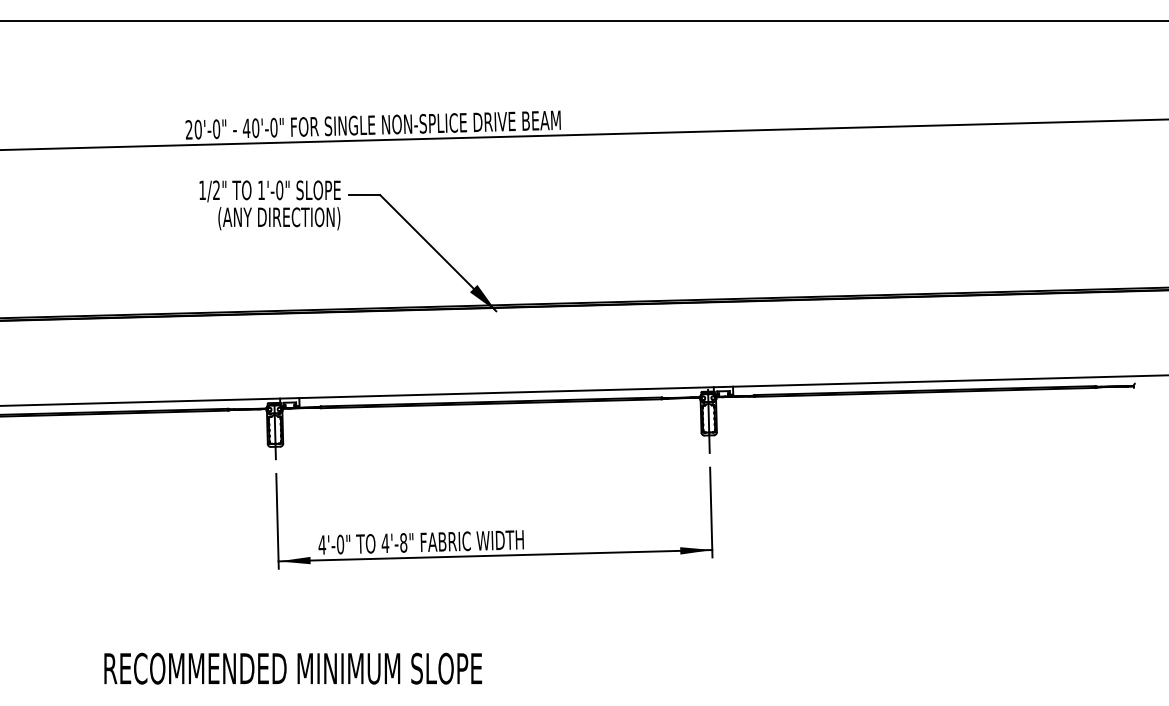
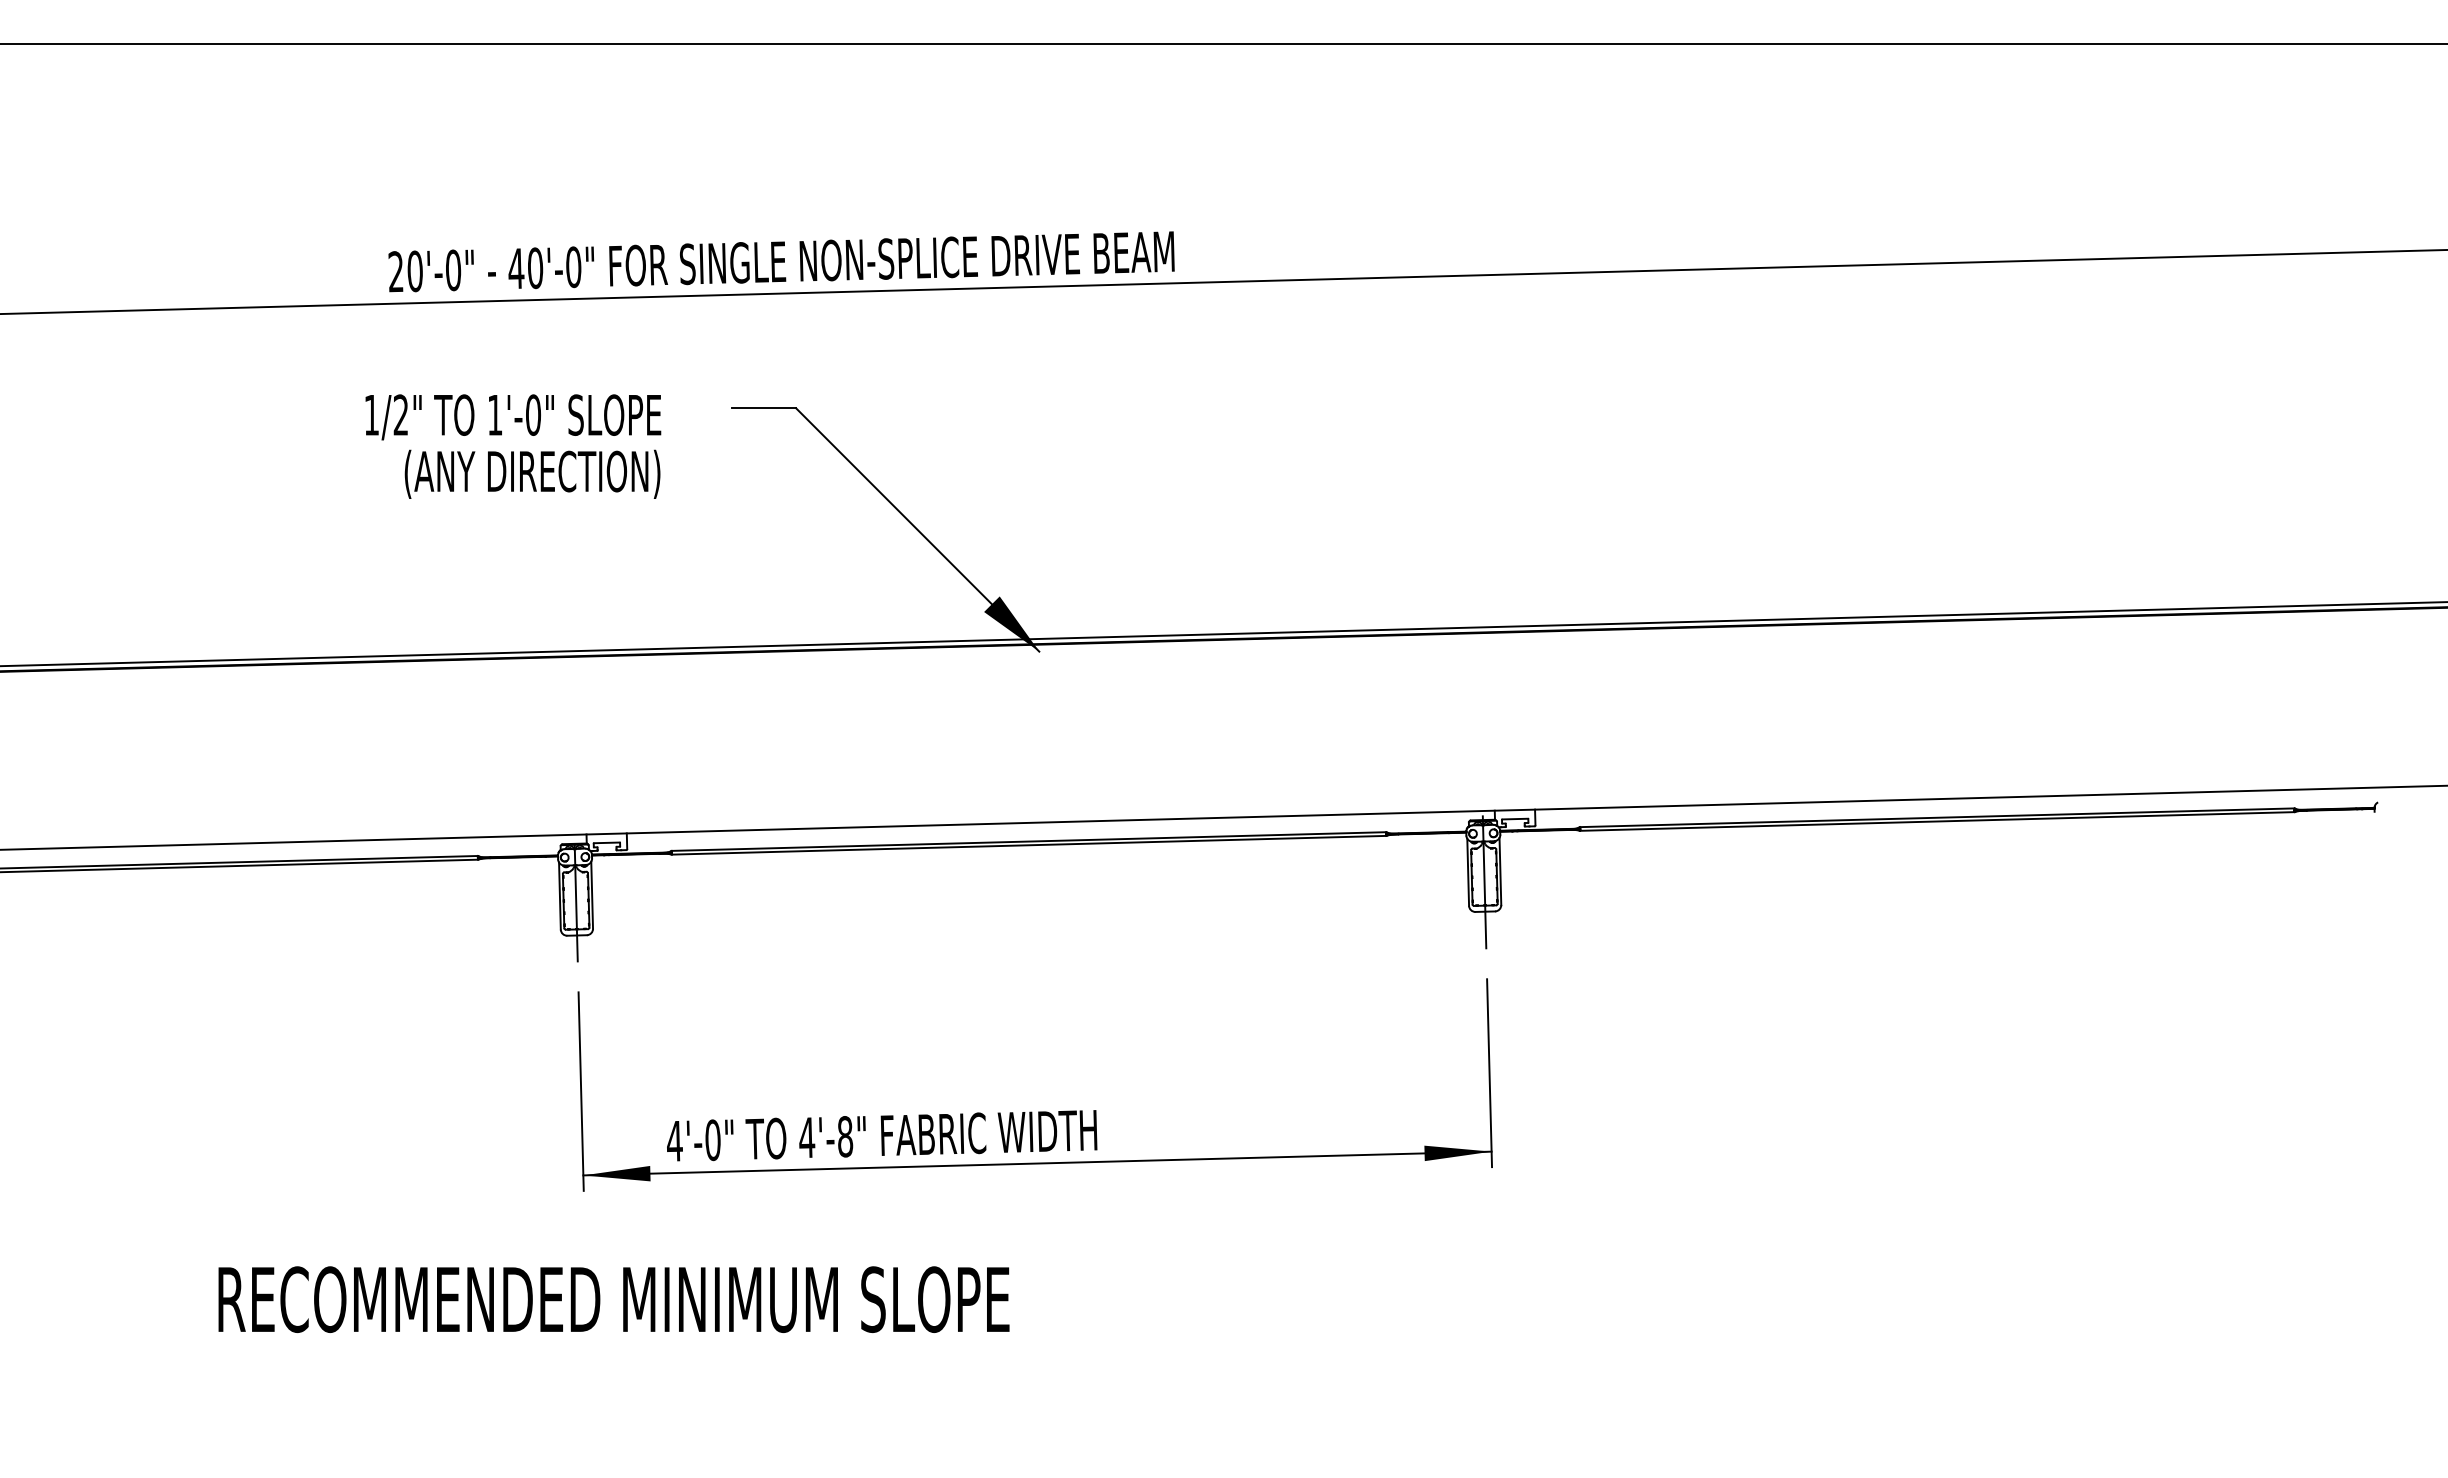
text: (269, 205) -> (511, 446), moved
text: (292, 668) -> (612, 1299), moved

